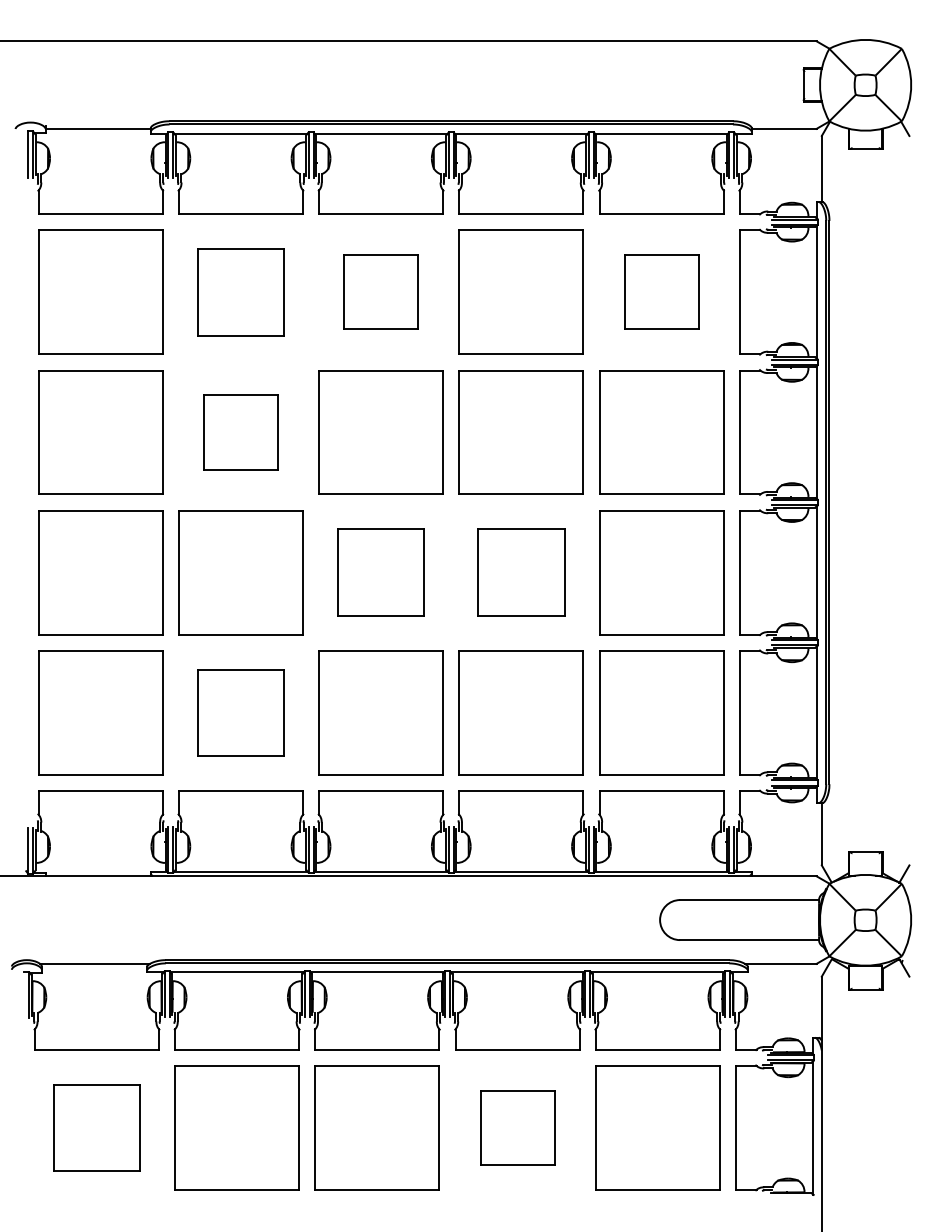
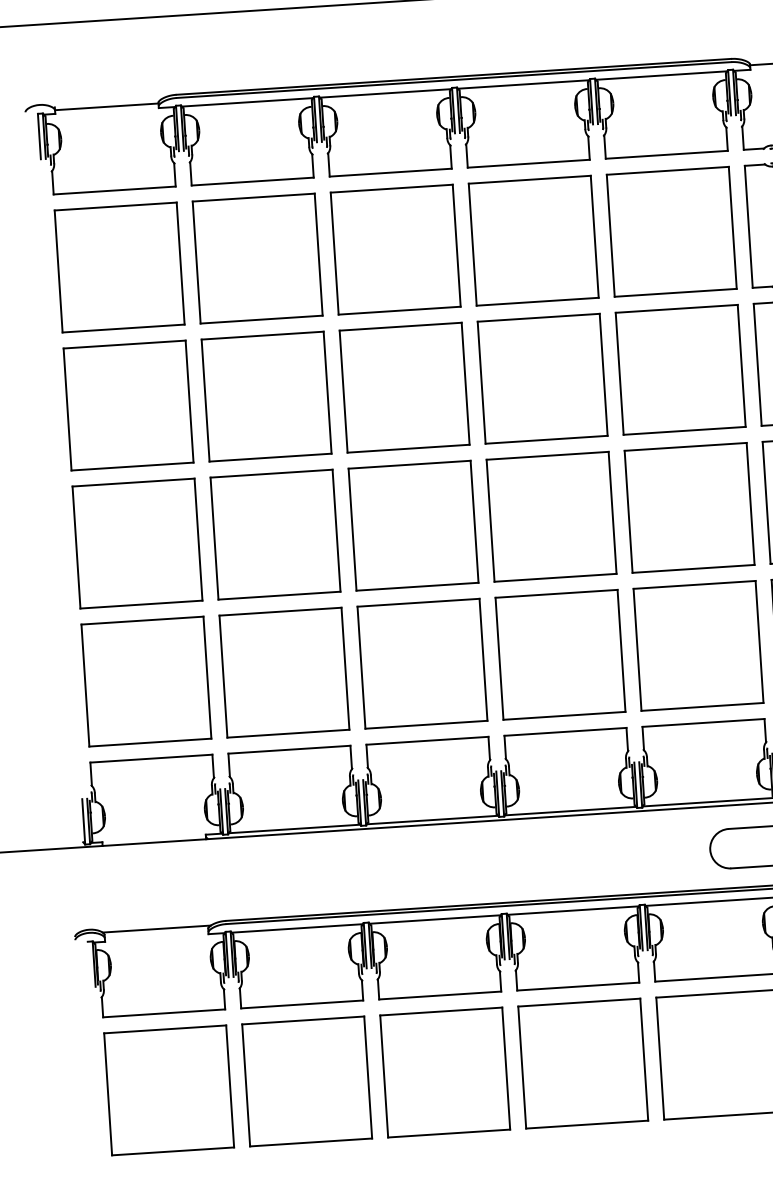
part: (240, 291) -> (257, 257), size x1.43
part: (380, 291) -> (395, 248), size x1.67
part: (661, 291) -> (671, 231), size x1.67
part: (240, 432) -> (266, 396), size x1.67
part: (380, 572) -> (412, 525), size x1.43
part: (520, 572) -> (550, 516), size x1.43
part: (240, 712) -> (284, 672), size x1.43
part: (96, 1127) -> (168, 1090), size x1.43
part: (517, 1127) -> (583, 1063), size x1.67

